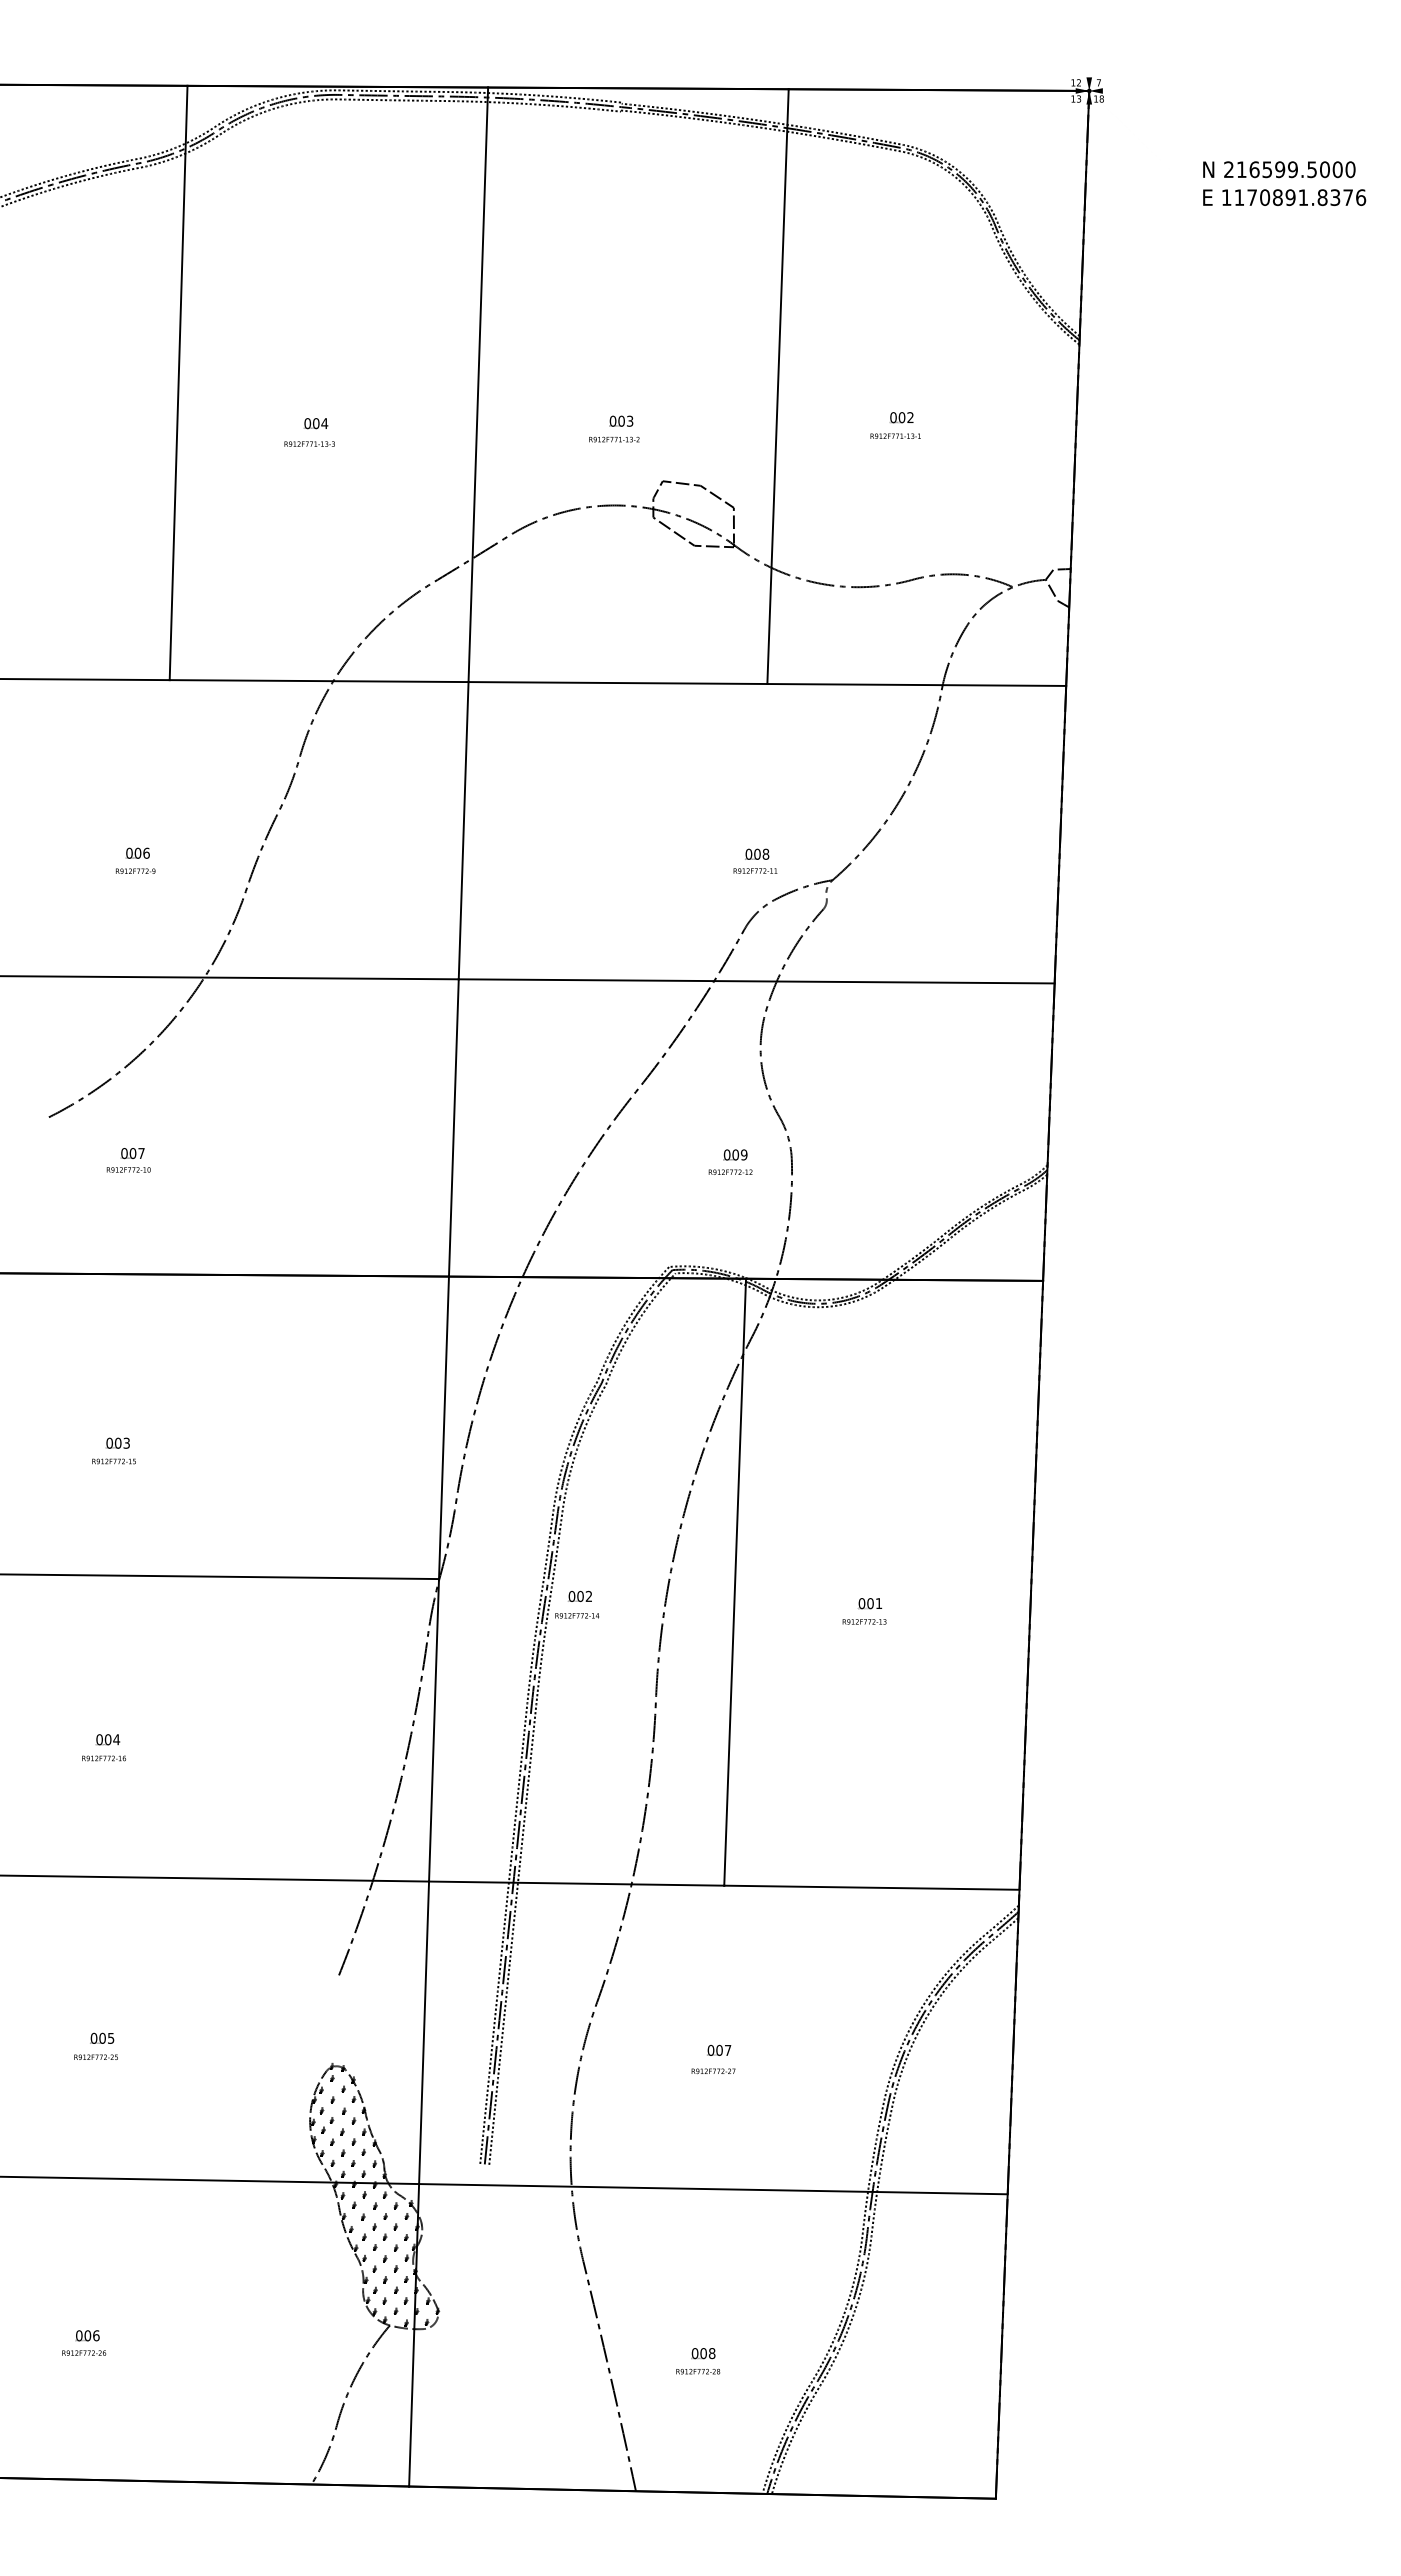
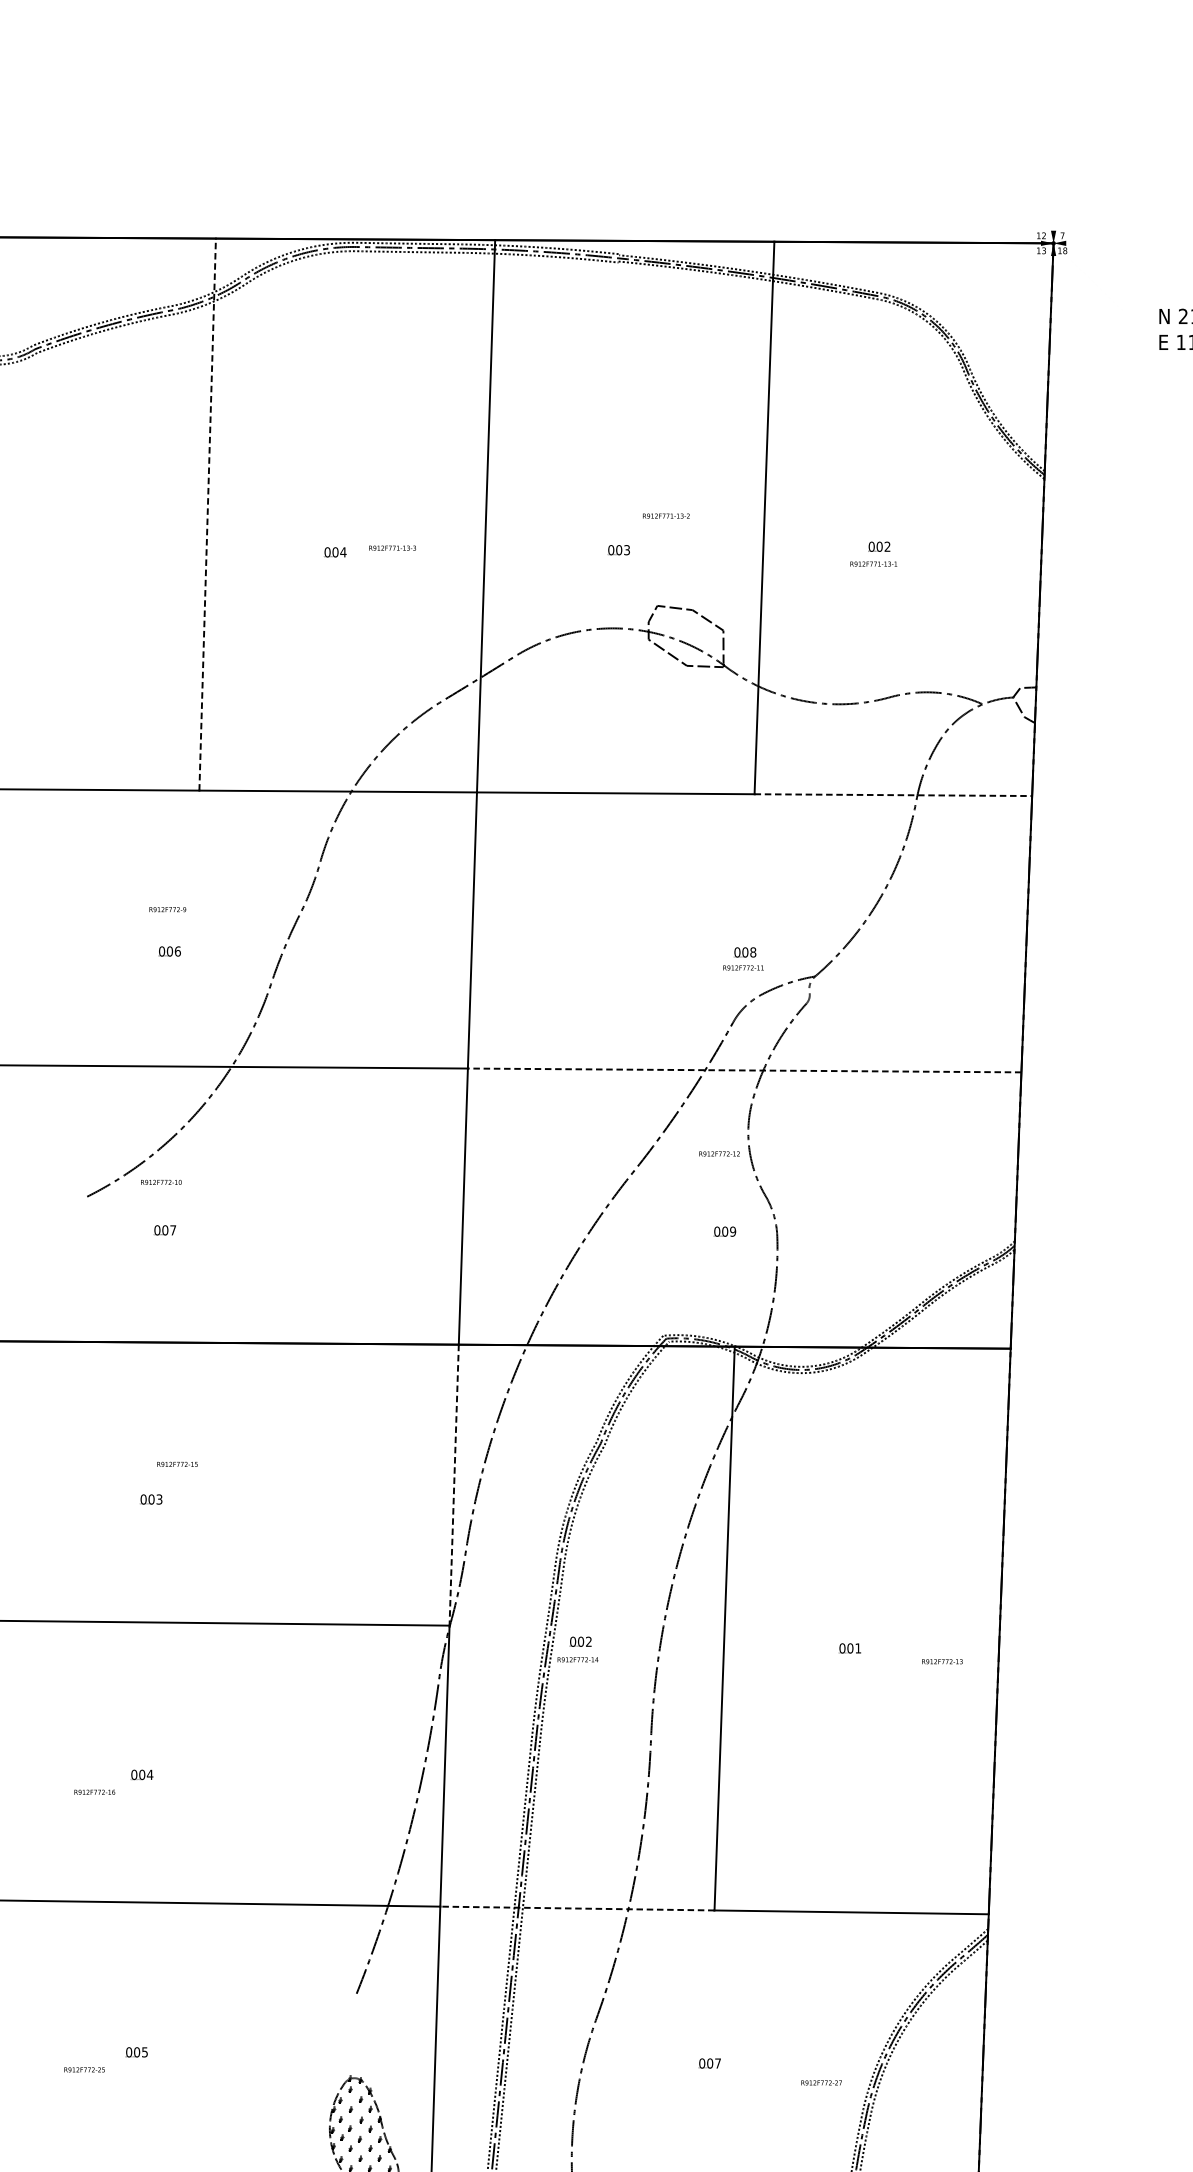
line: (178, 382) -> (207, 514), solid -> dashed
text: (614, 439) -> (666, 516), moved
text: (309, 443) -> (392, 547), moved
line: (917, 684) -> (894, 794), solid -> dashed
text: (135, 870) -> (167, 908), moved
line: (756, 981) -> (744, 1070), solid -> dashed
text: (128, 1169) -> (161, 1182), moved
text: (730, 1171) -> (719, 1153), moved
line: (443, 1428) -> (453, 1485), solid -> dashed
text: (113, 1461) -> (176, 1464), moved
text: (864, 1621) -> (942, 1661), moved
text: (103, 1758) -> (94, 1792), moved
line: (576, 1883) -> (577, 1908), solid -> dashed
text: (95, 2056) -> (84, 2069), moved
text: (713, 2071) -> (821, 2083), moved

